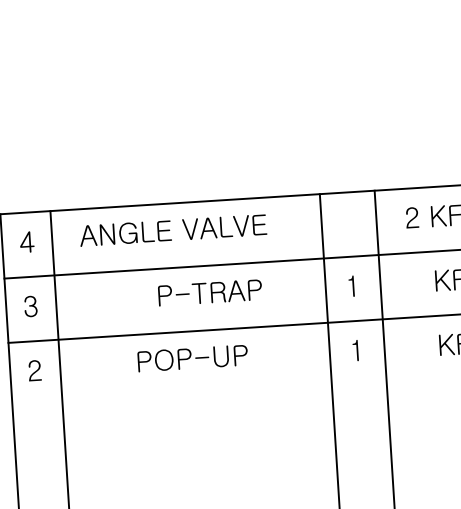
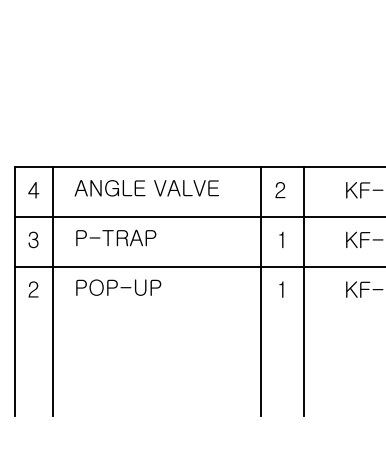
text: (412, 218) -> (280, 190), moved
text: (210, 292) -> (116, 237), moved
text: (192, 358) -> (118, 287), moved

